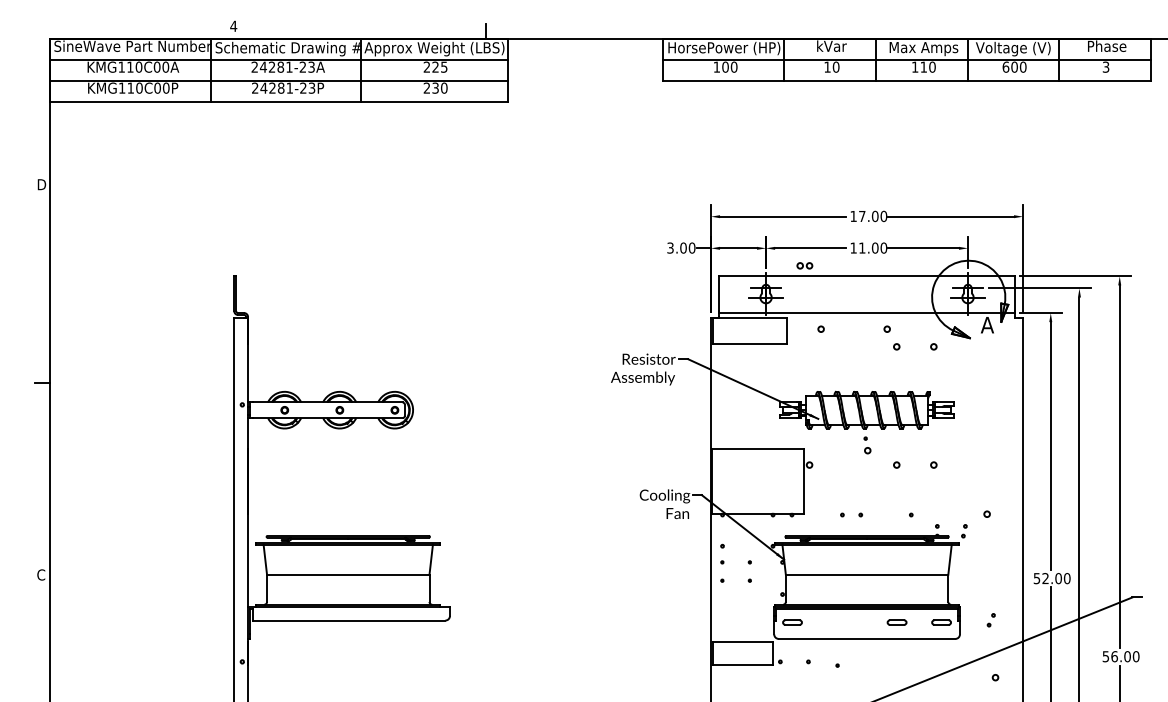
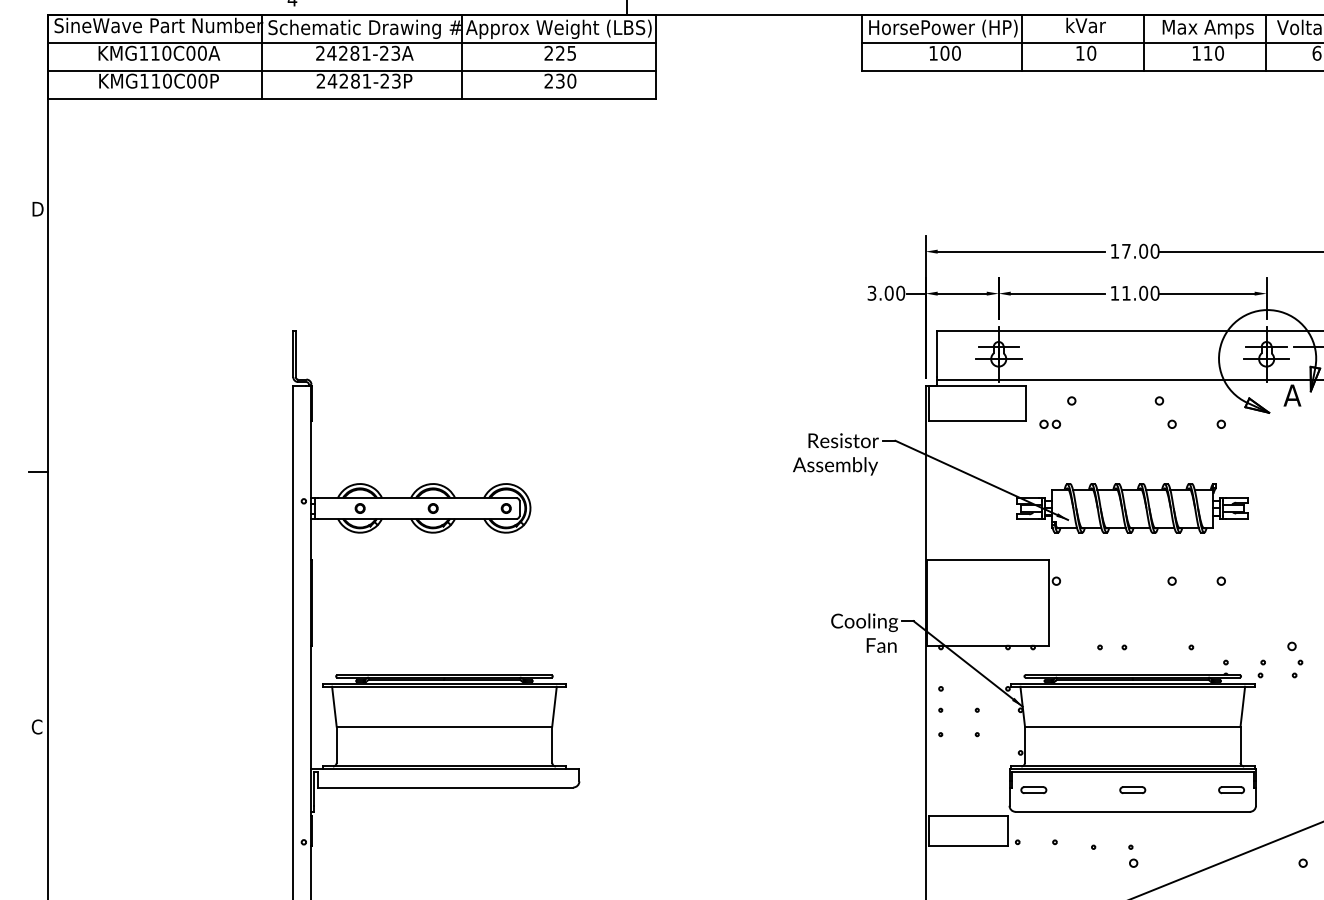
part: (804, 265) -> (1049, 423), moved
part: (867, 445) -> (1133, 856), moved
part: (990, 620) -> (1296, 669), moved
part: (896, 622) -> (1131, 790), moved

